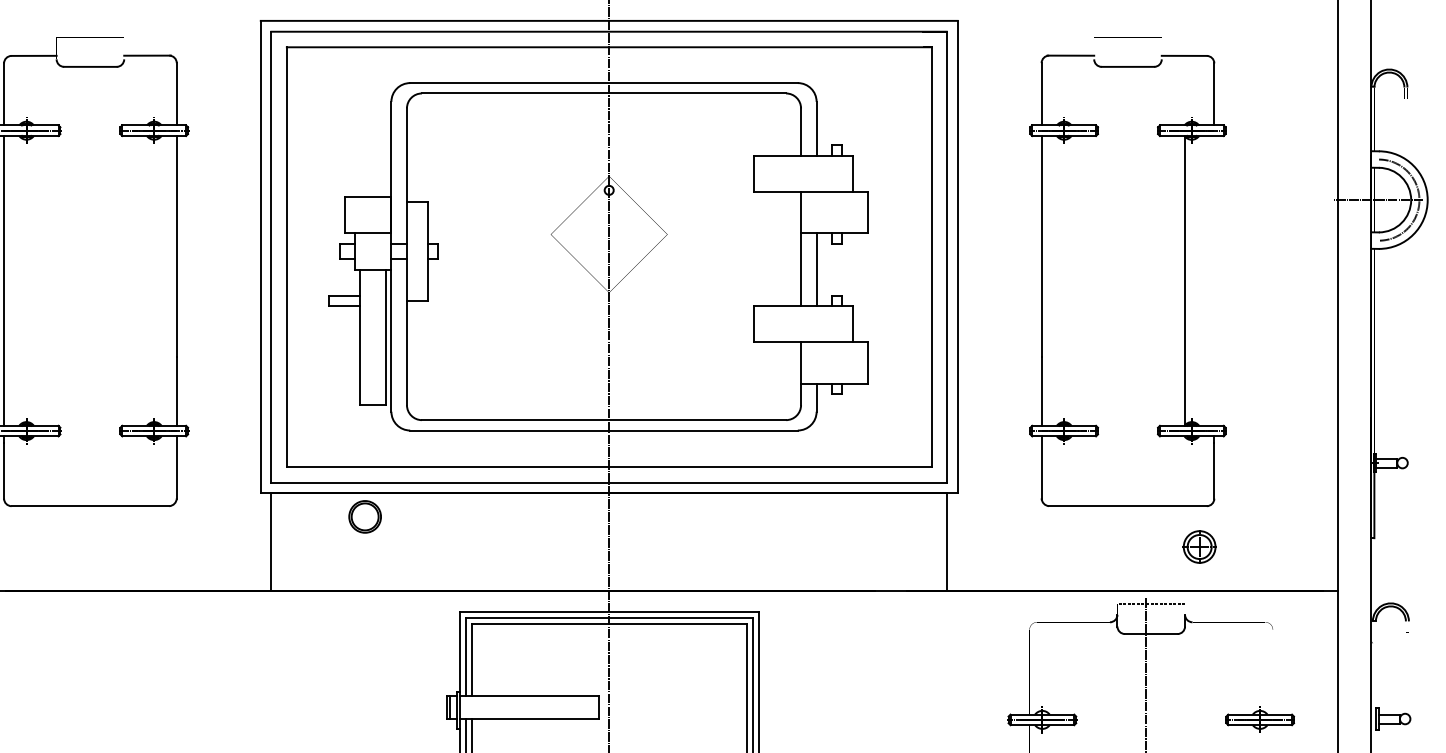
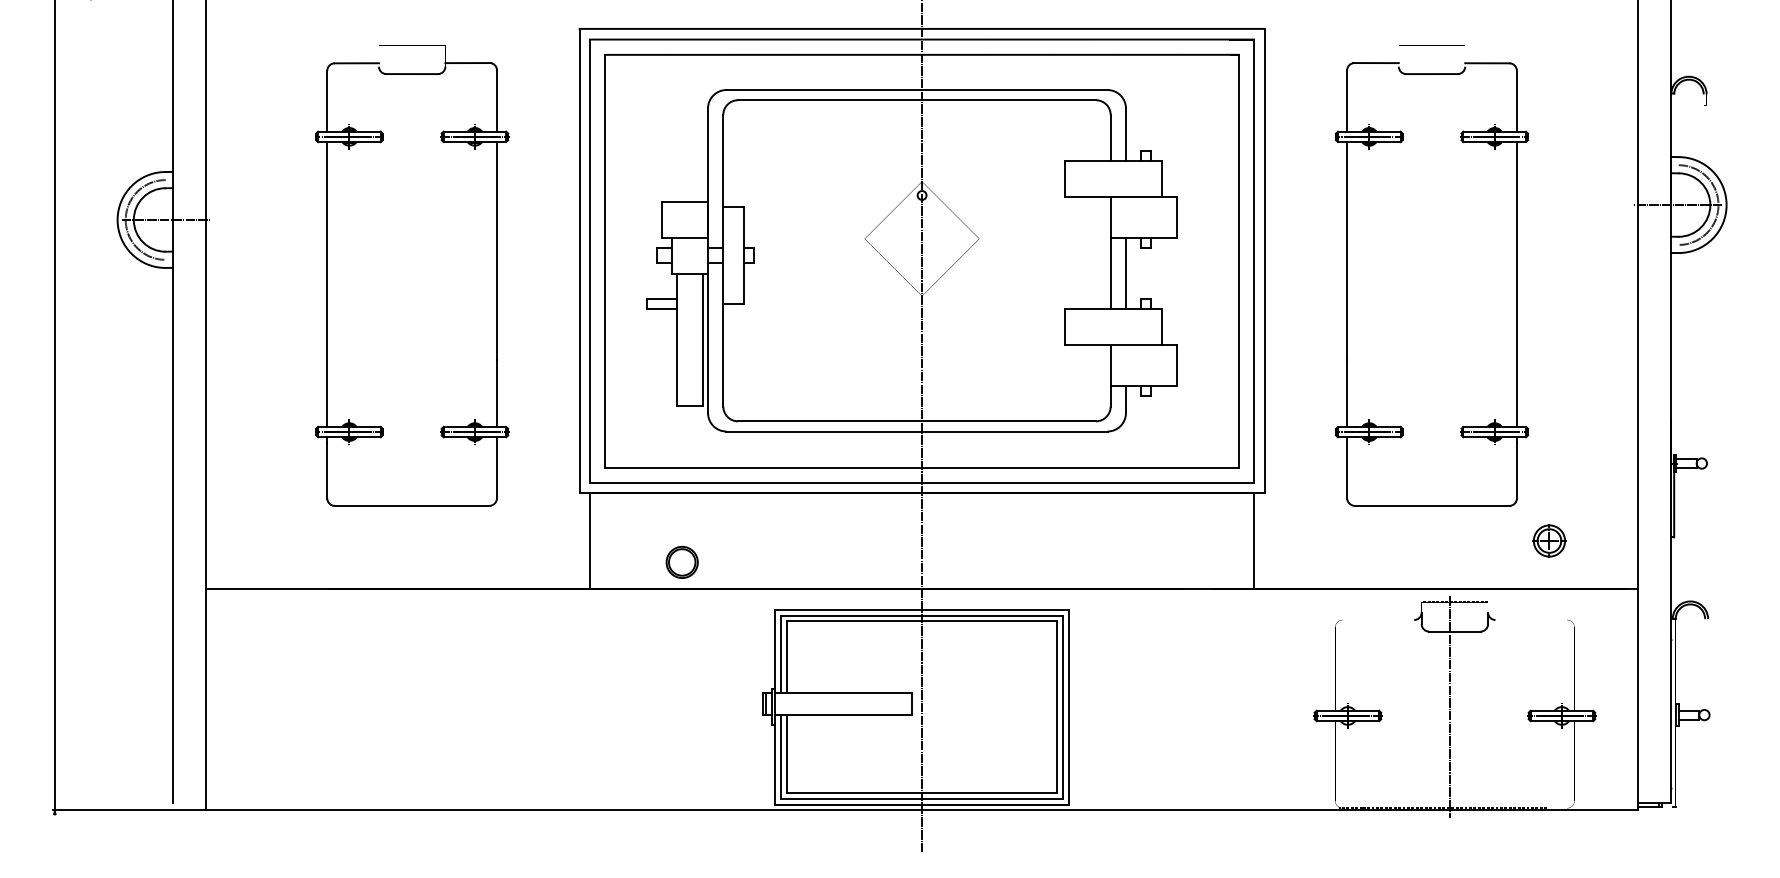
line: (1184, 280) -> (1516, 284), moved
part: (364, 516) -> (681, 562), moved
part: (1199, 546) -> (1549, 540), moved

